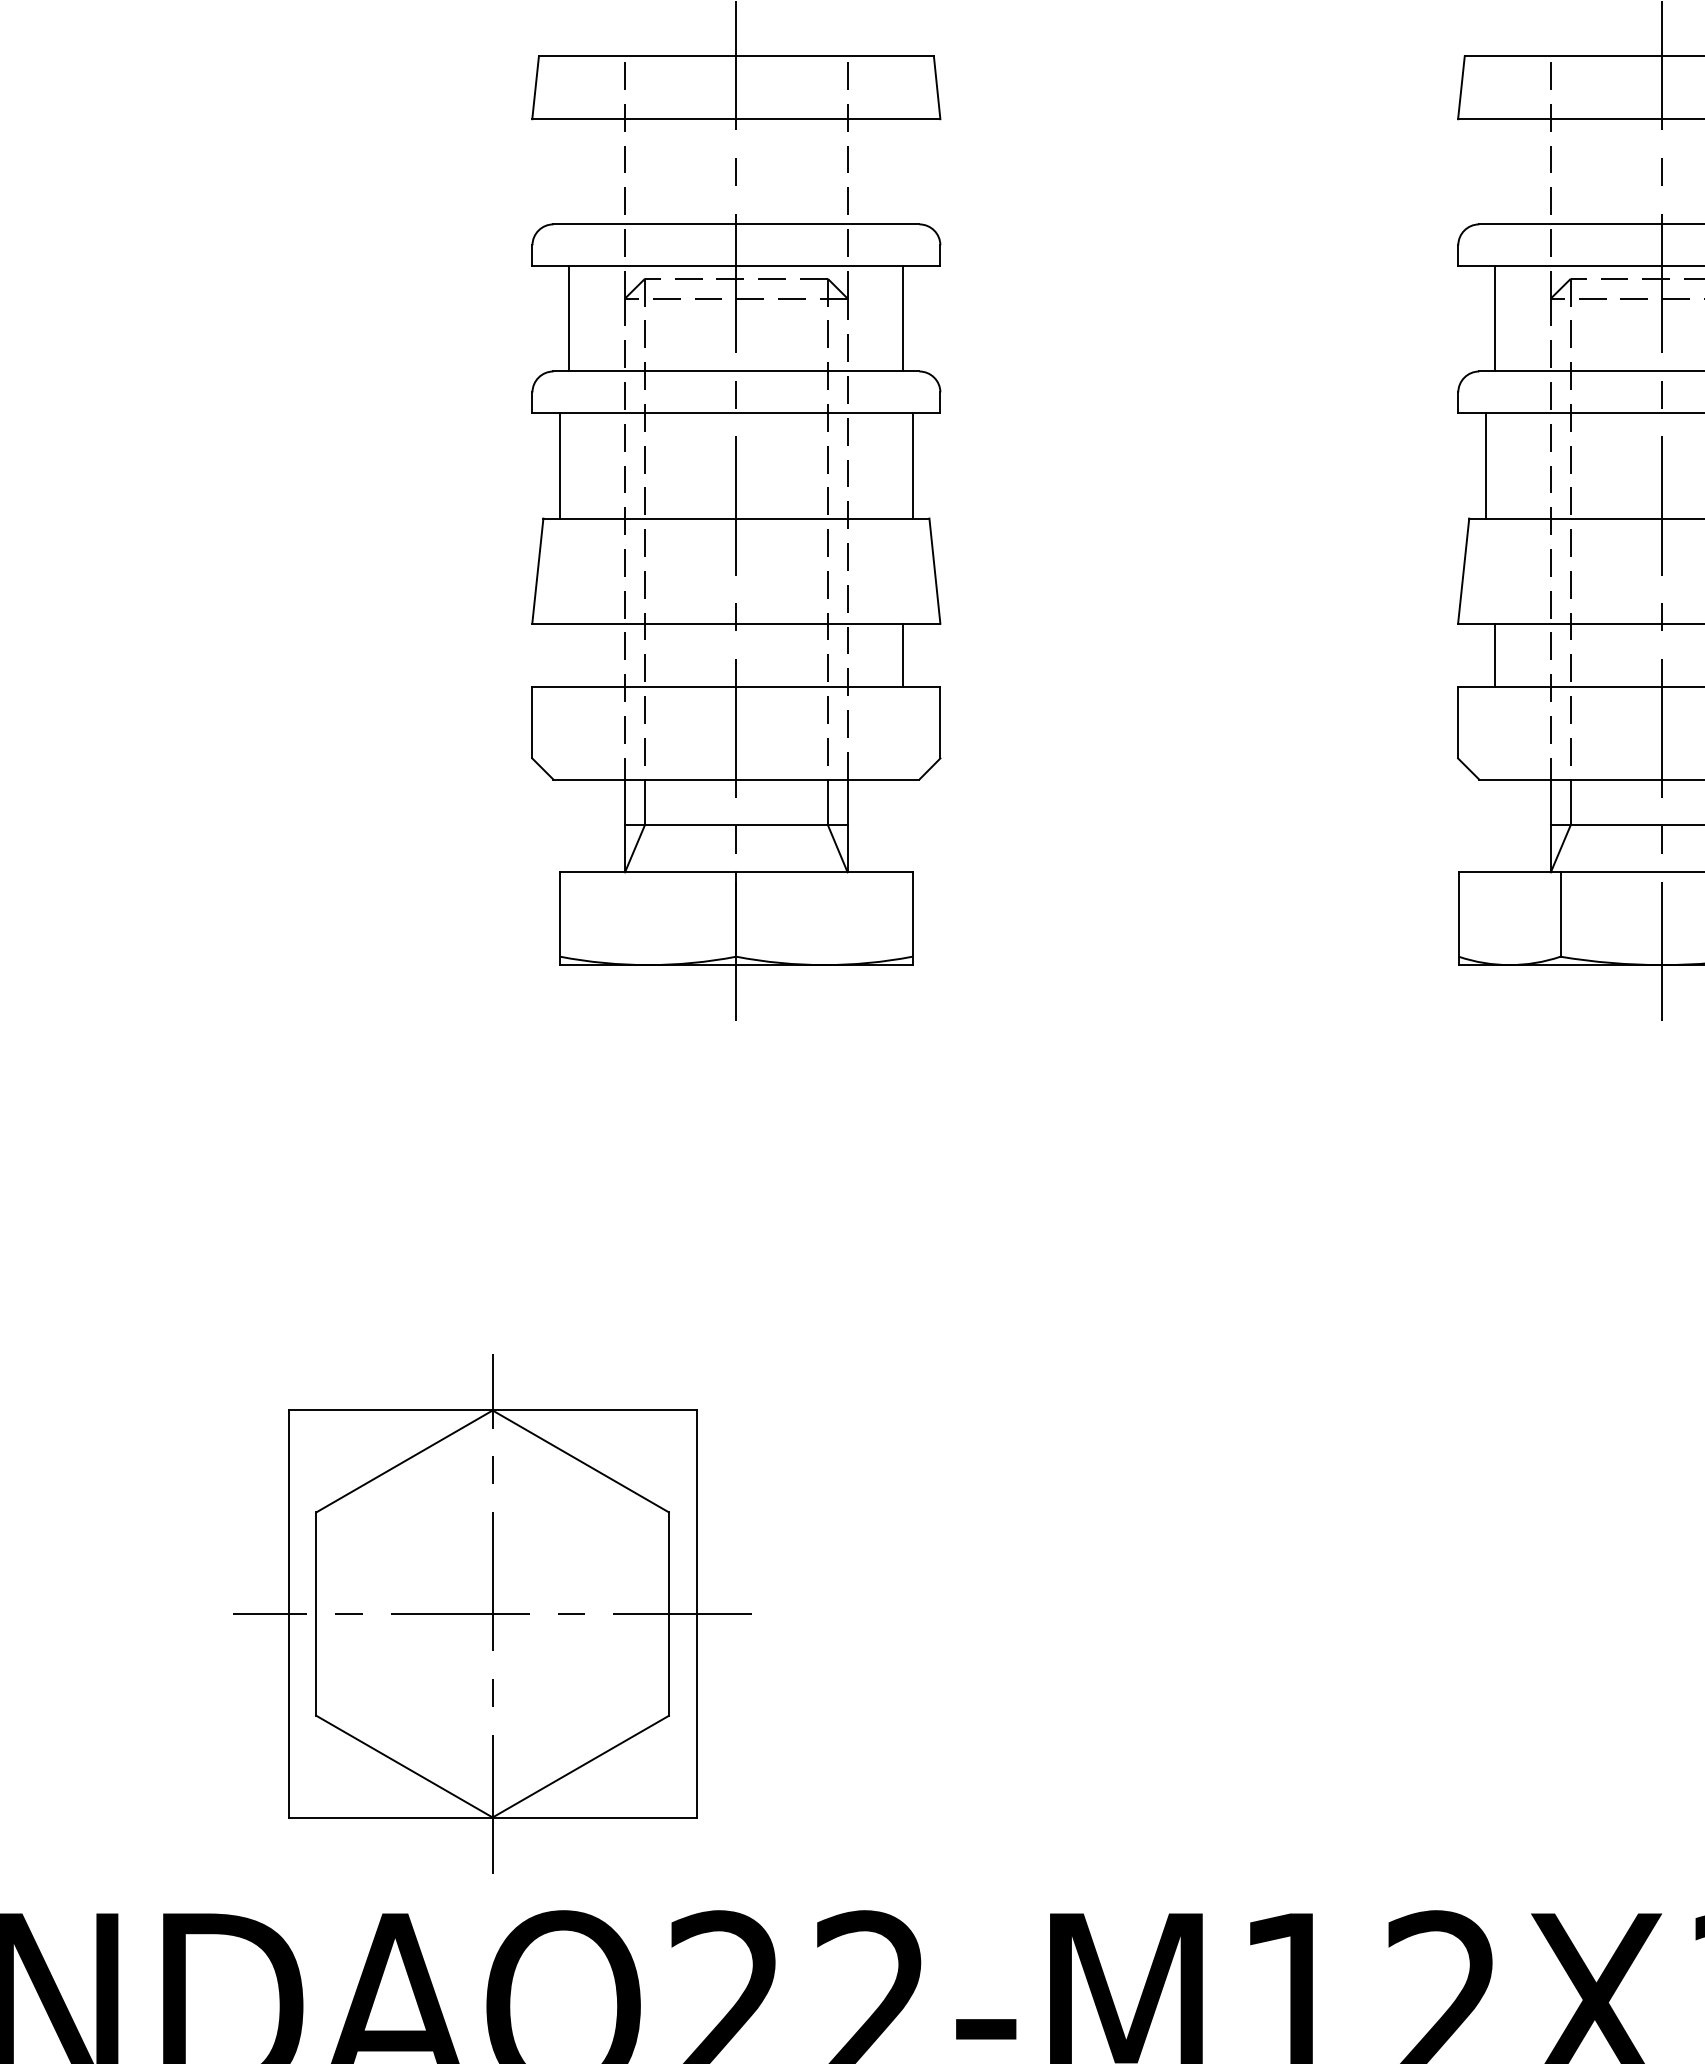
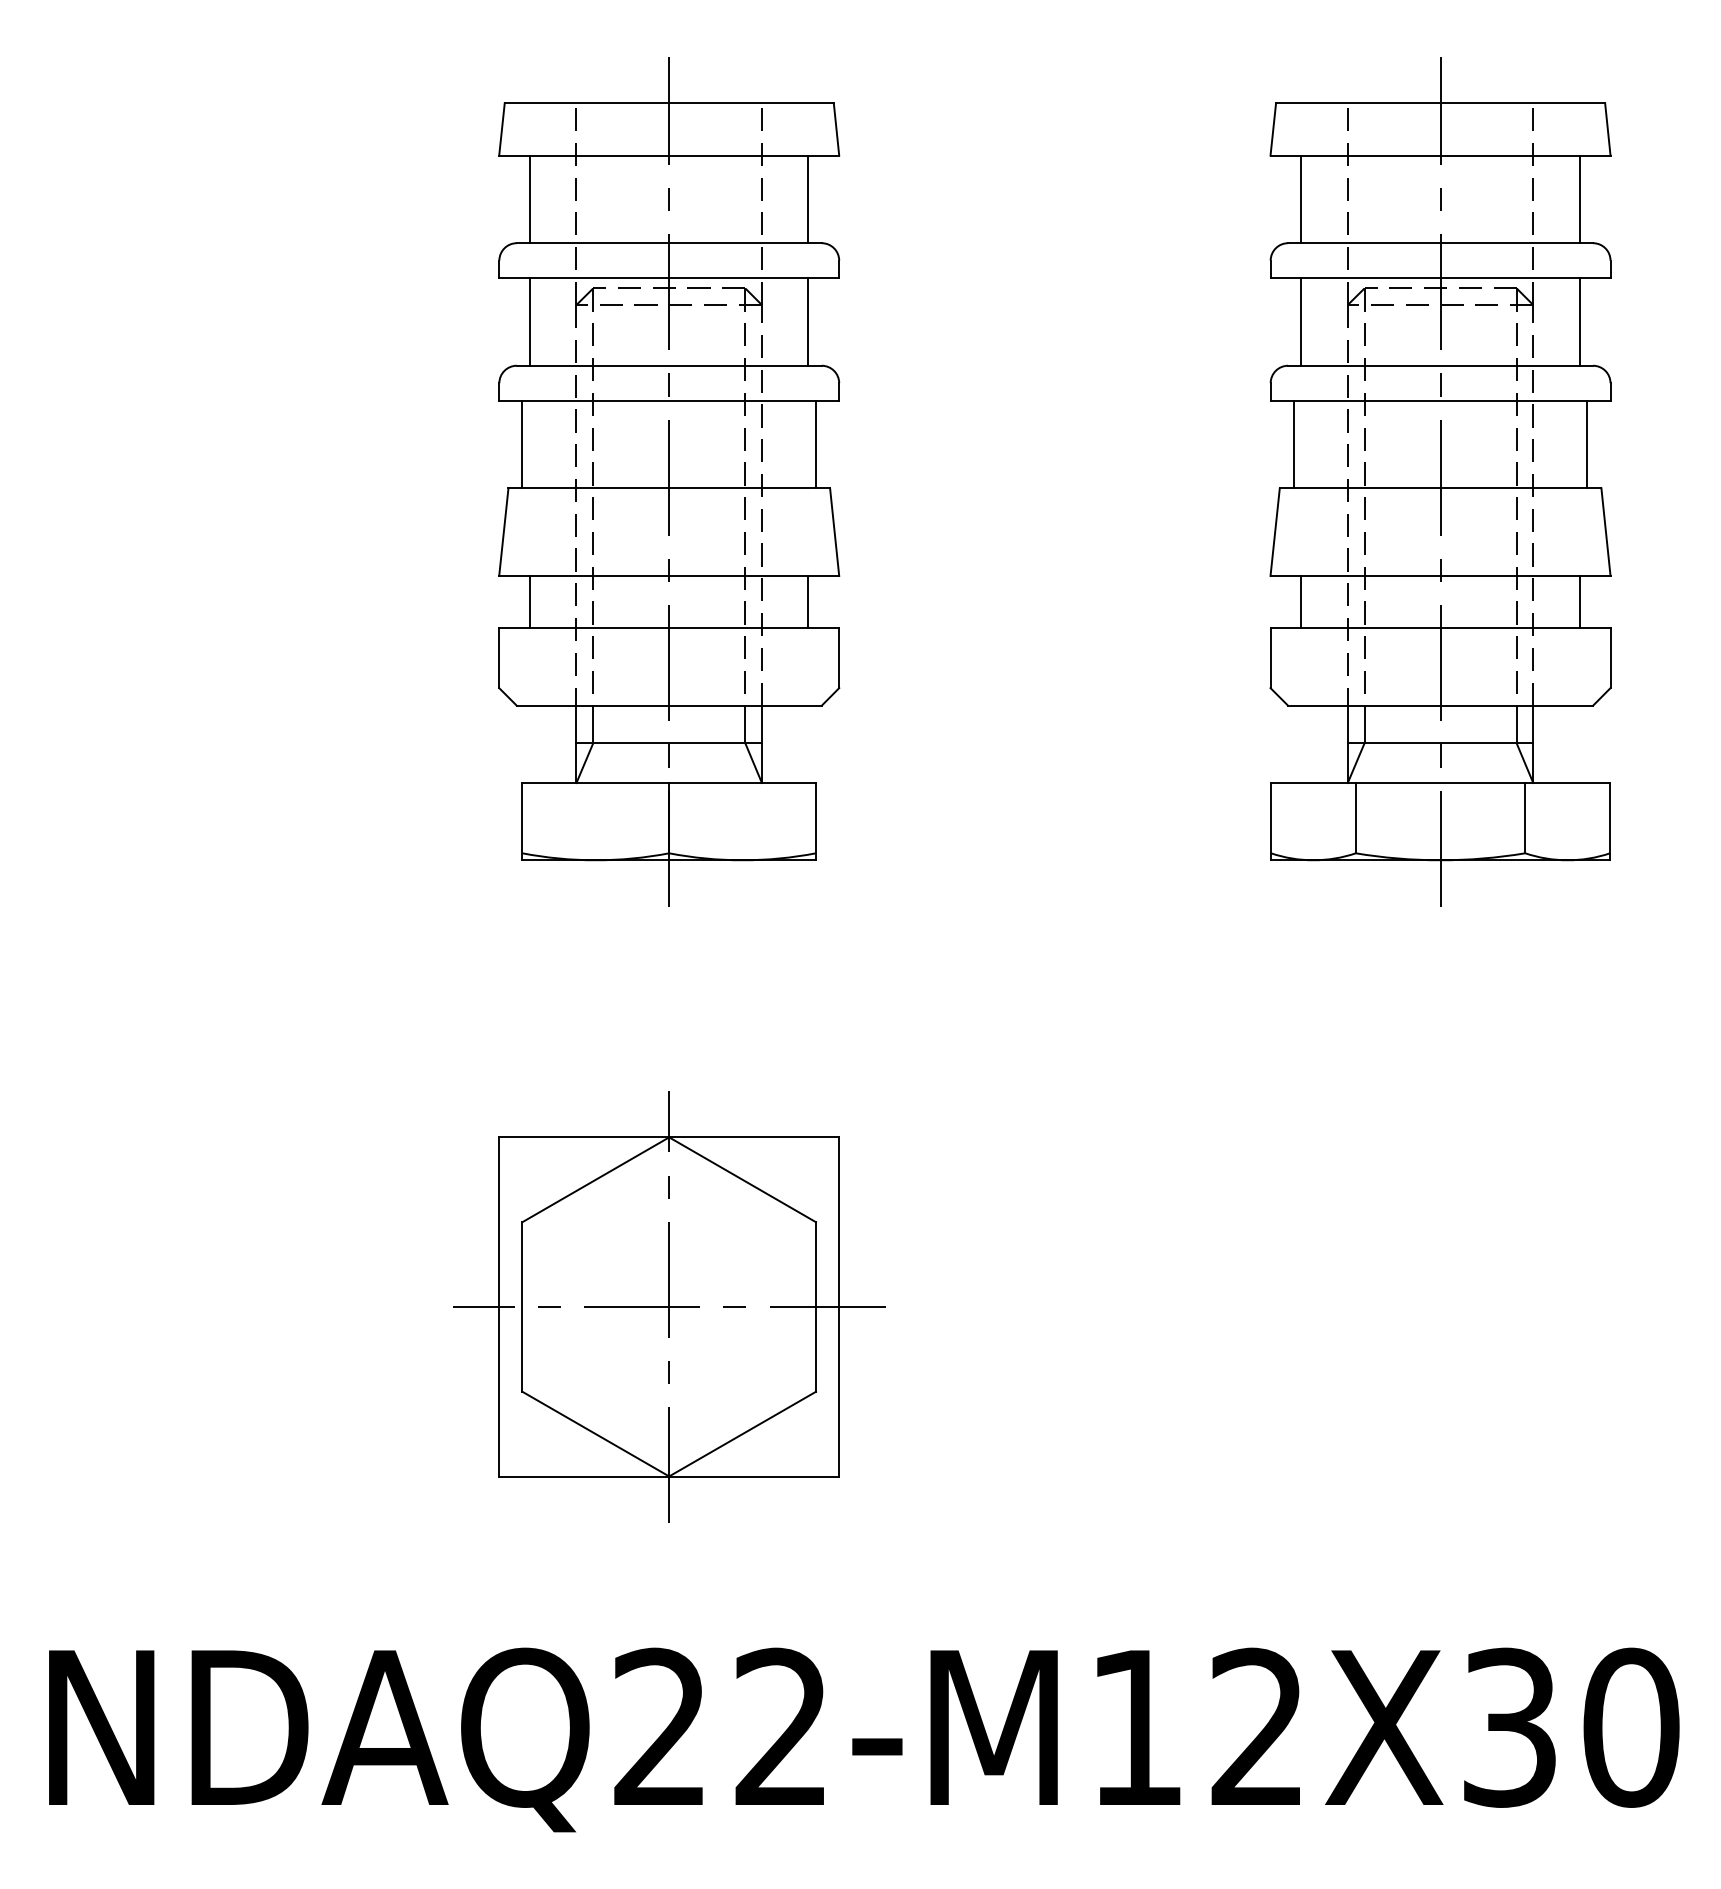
line: (569, 171) -> (530, 199), added
line: (903, 171) -> (808, 199), added
line: (1495, 171) -> (1301, 199), added
line: (569, 654) -> (530, 601), added
part: (493, 1613) -> (669, 1306), moved

